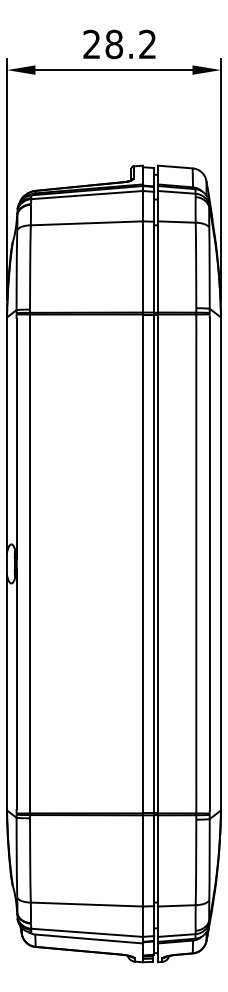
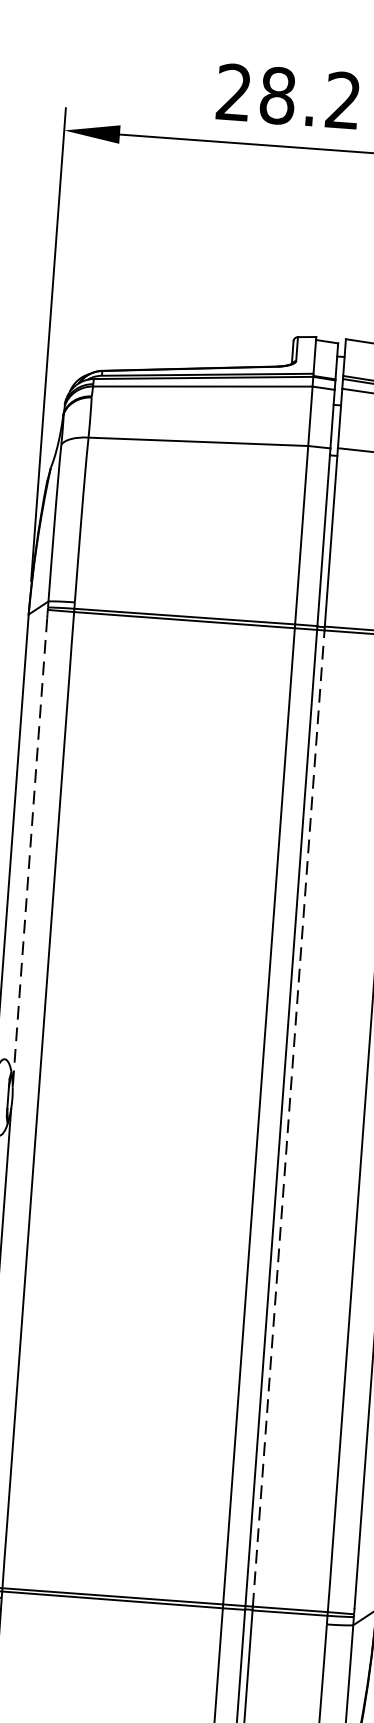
line: (16, 438) -> (29, 852), solid -> dashed
line: (158, 563) -> (289, 1117), solid -> dashed

